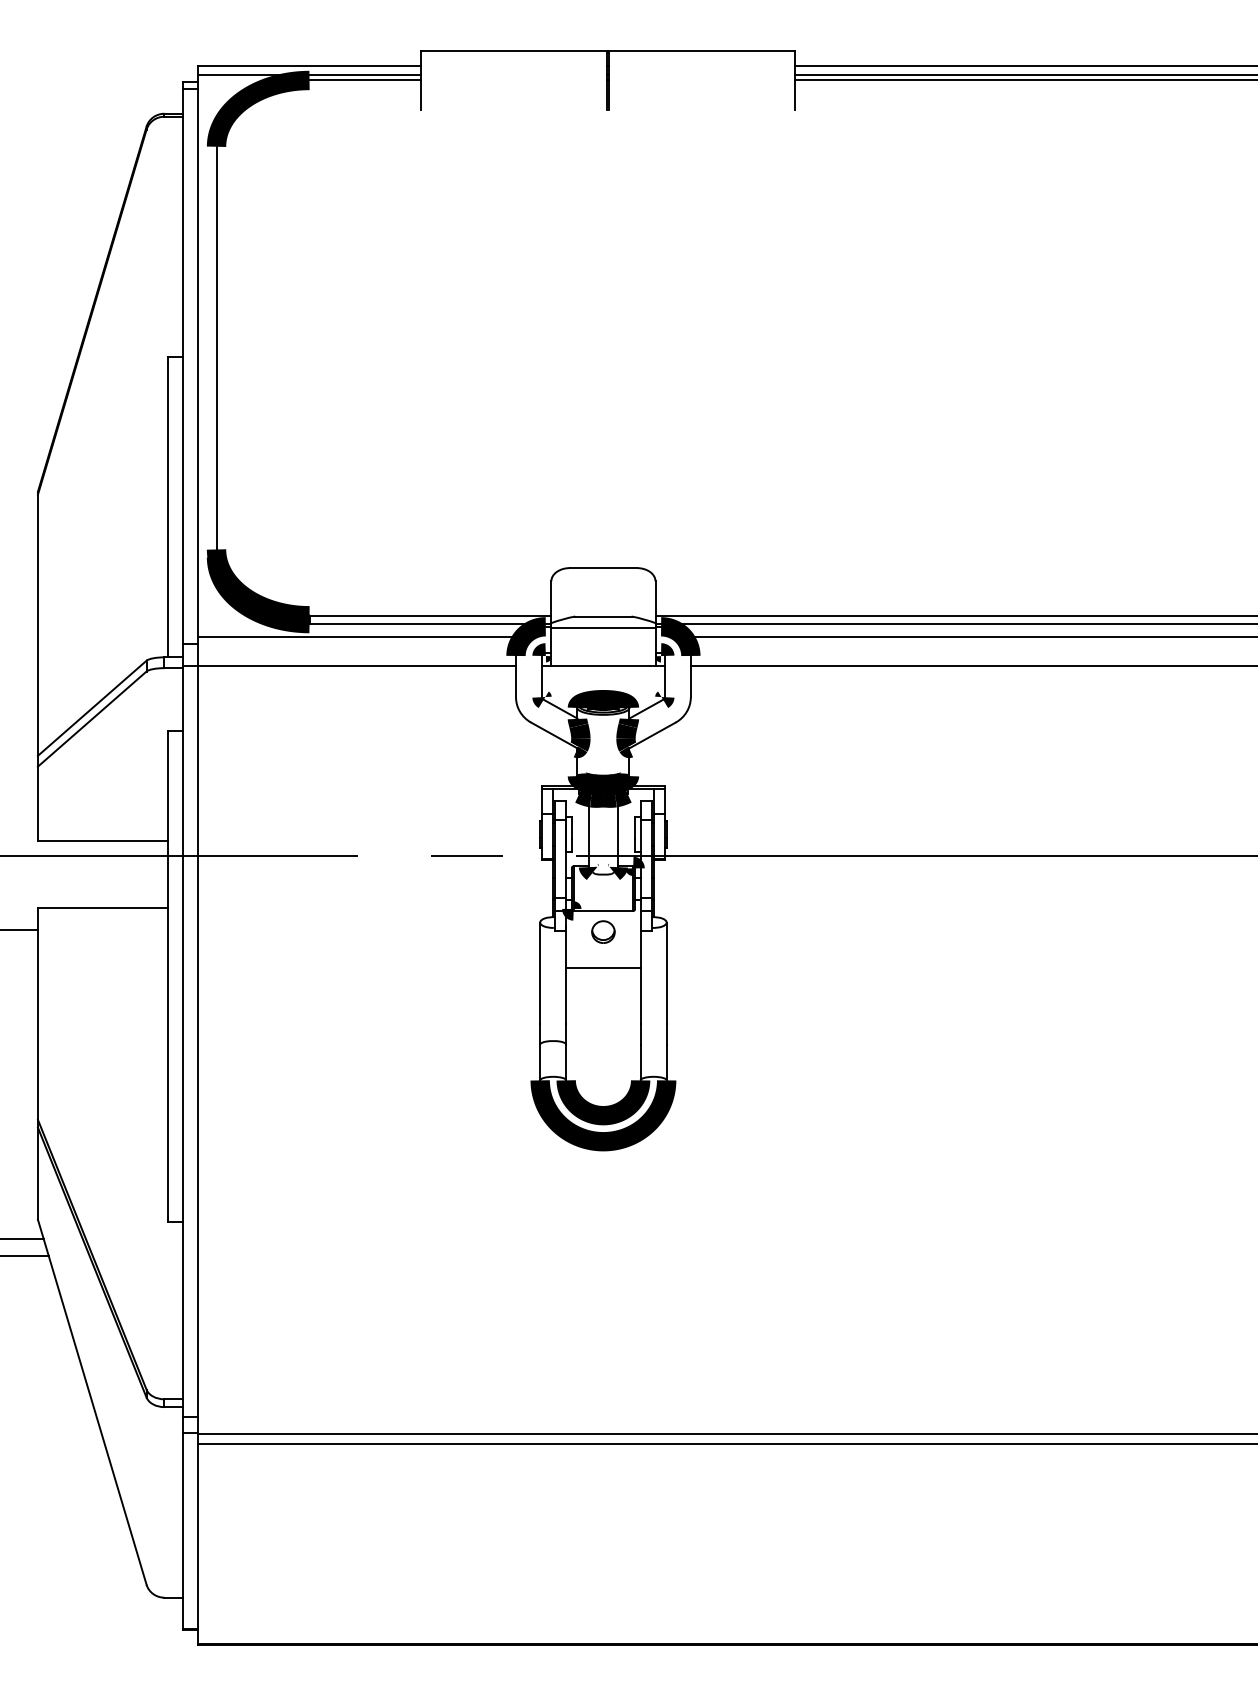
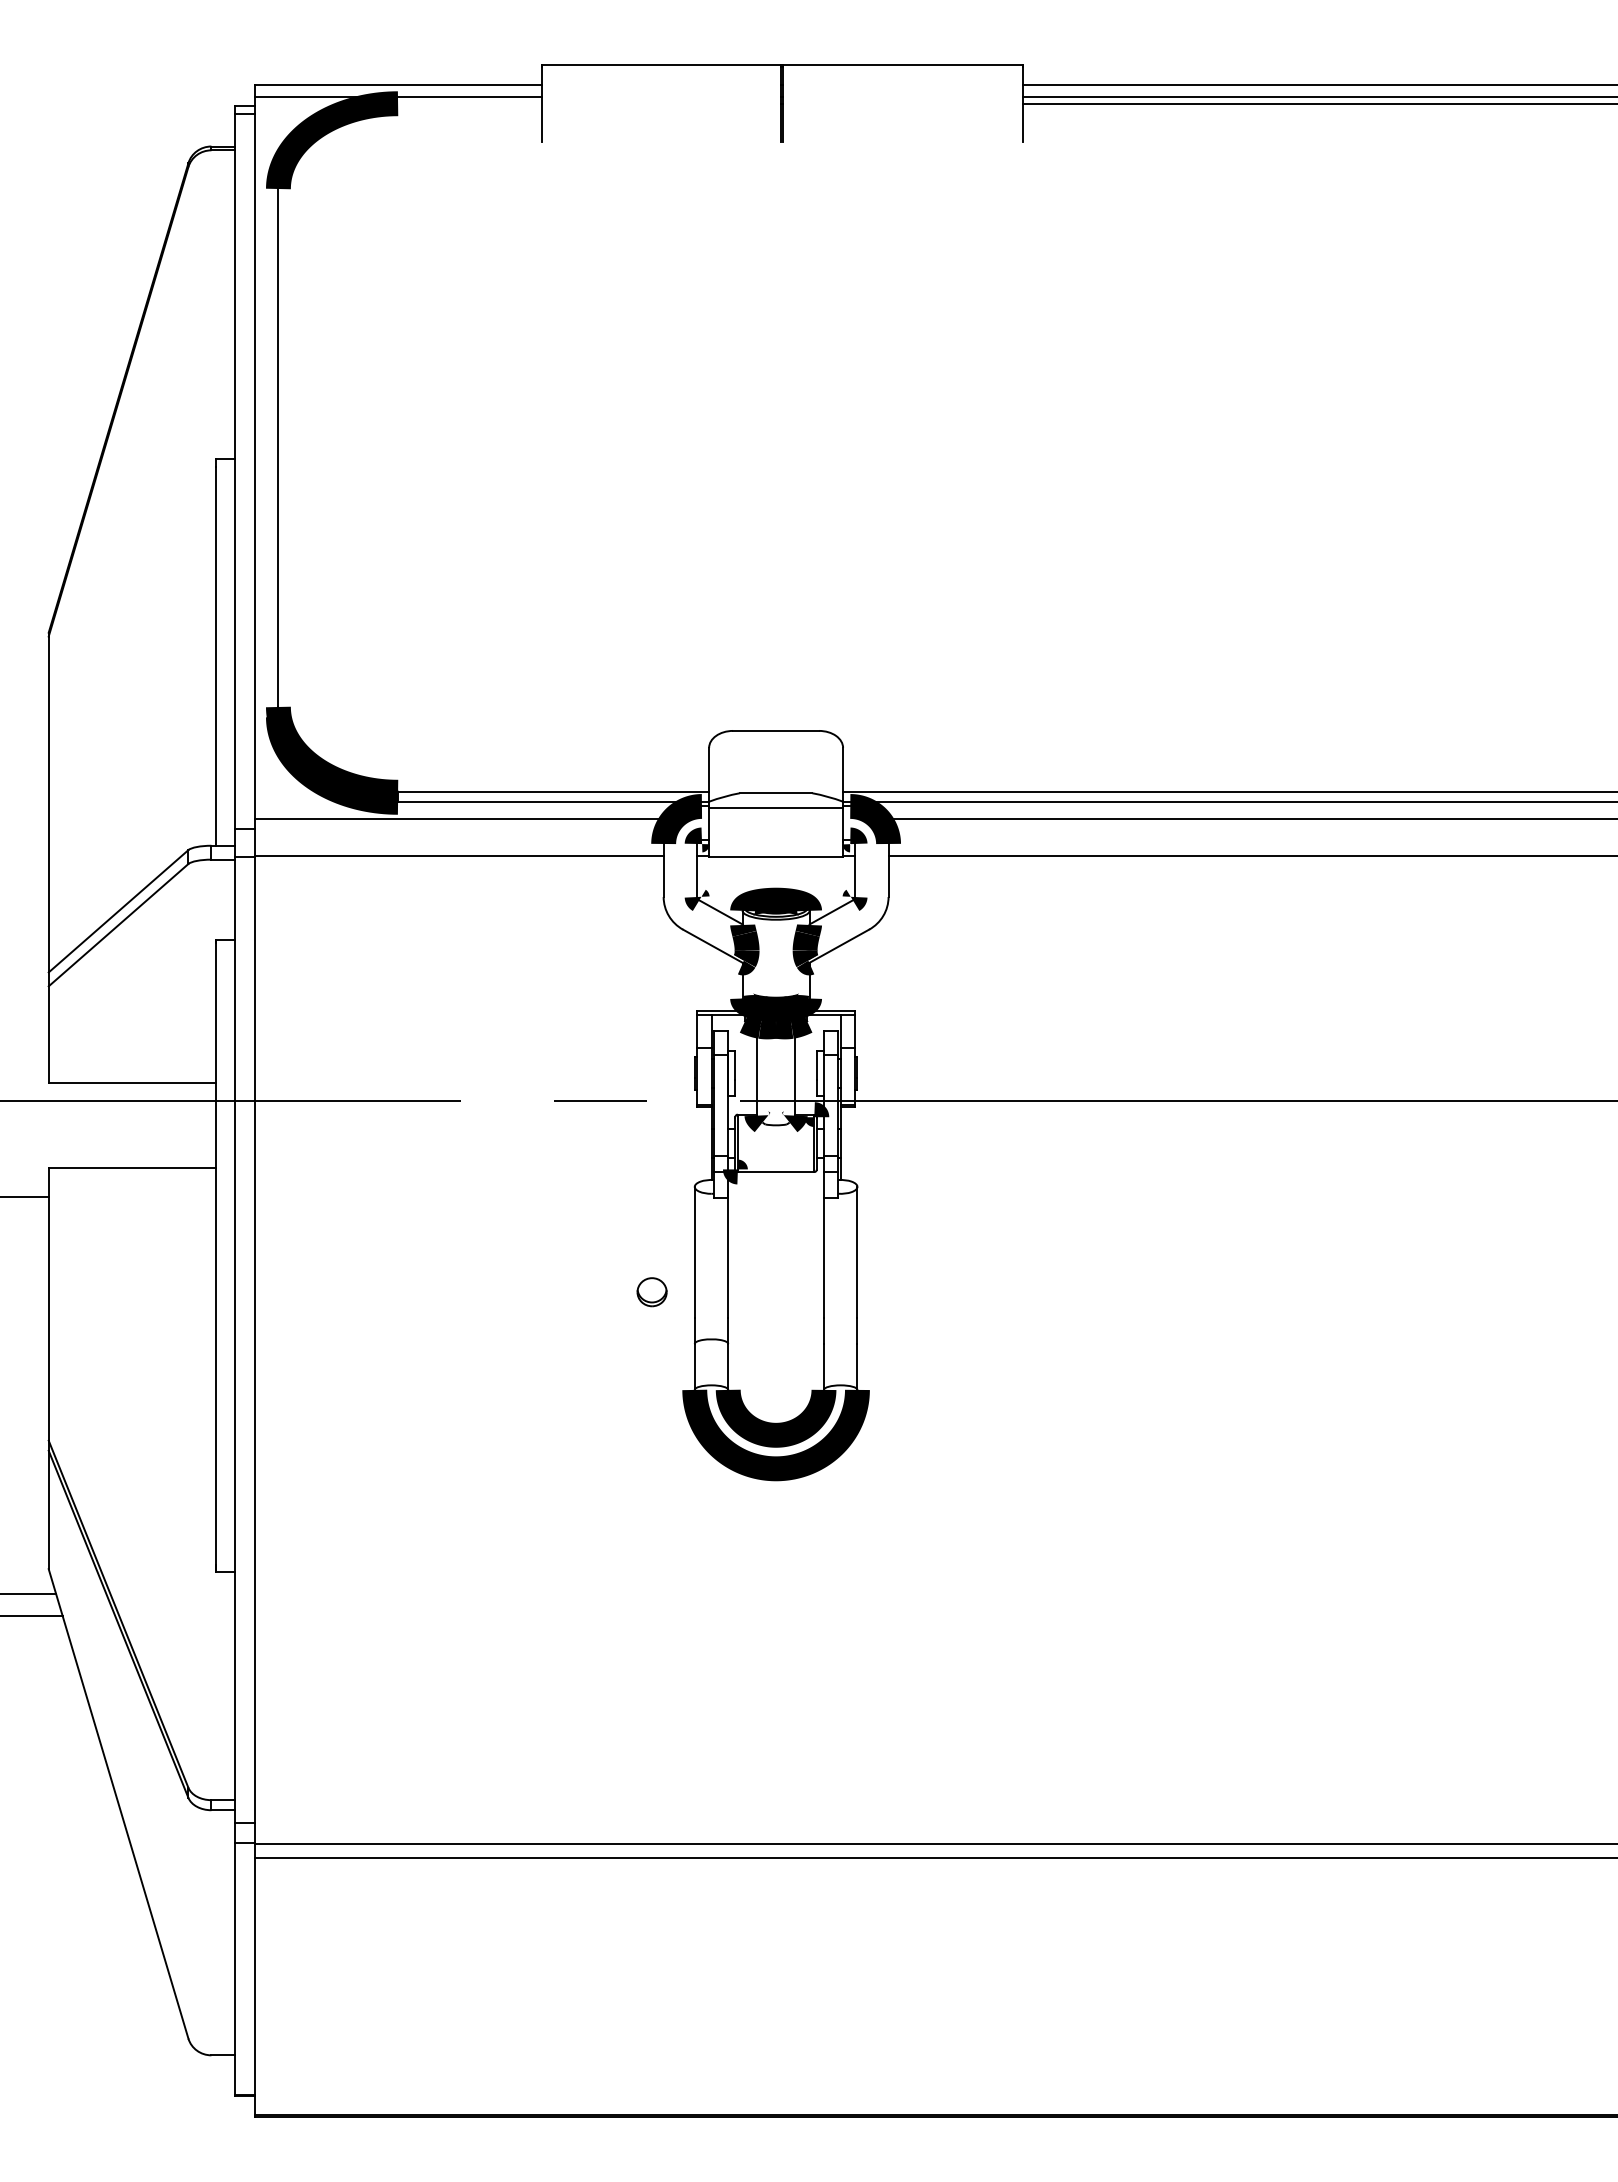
line: (365, 80) -> (469, 103), removed
part: (602, 932) -> (651, 1292), moved
line: (602, 968) -> (775, 1245), removed

